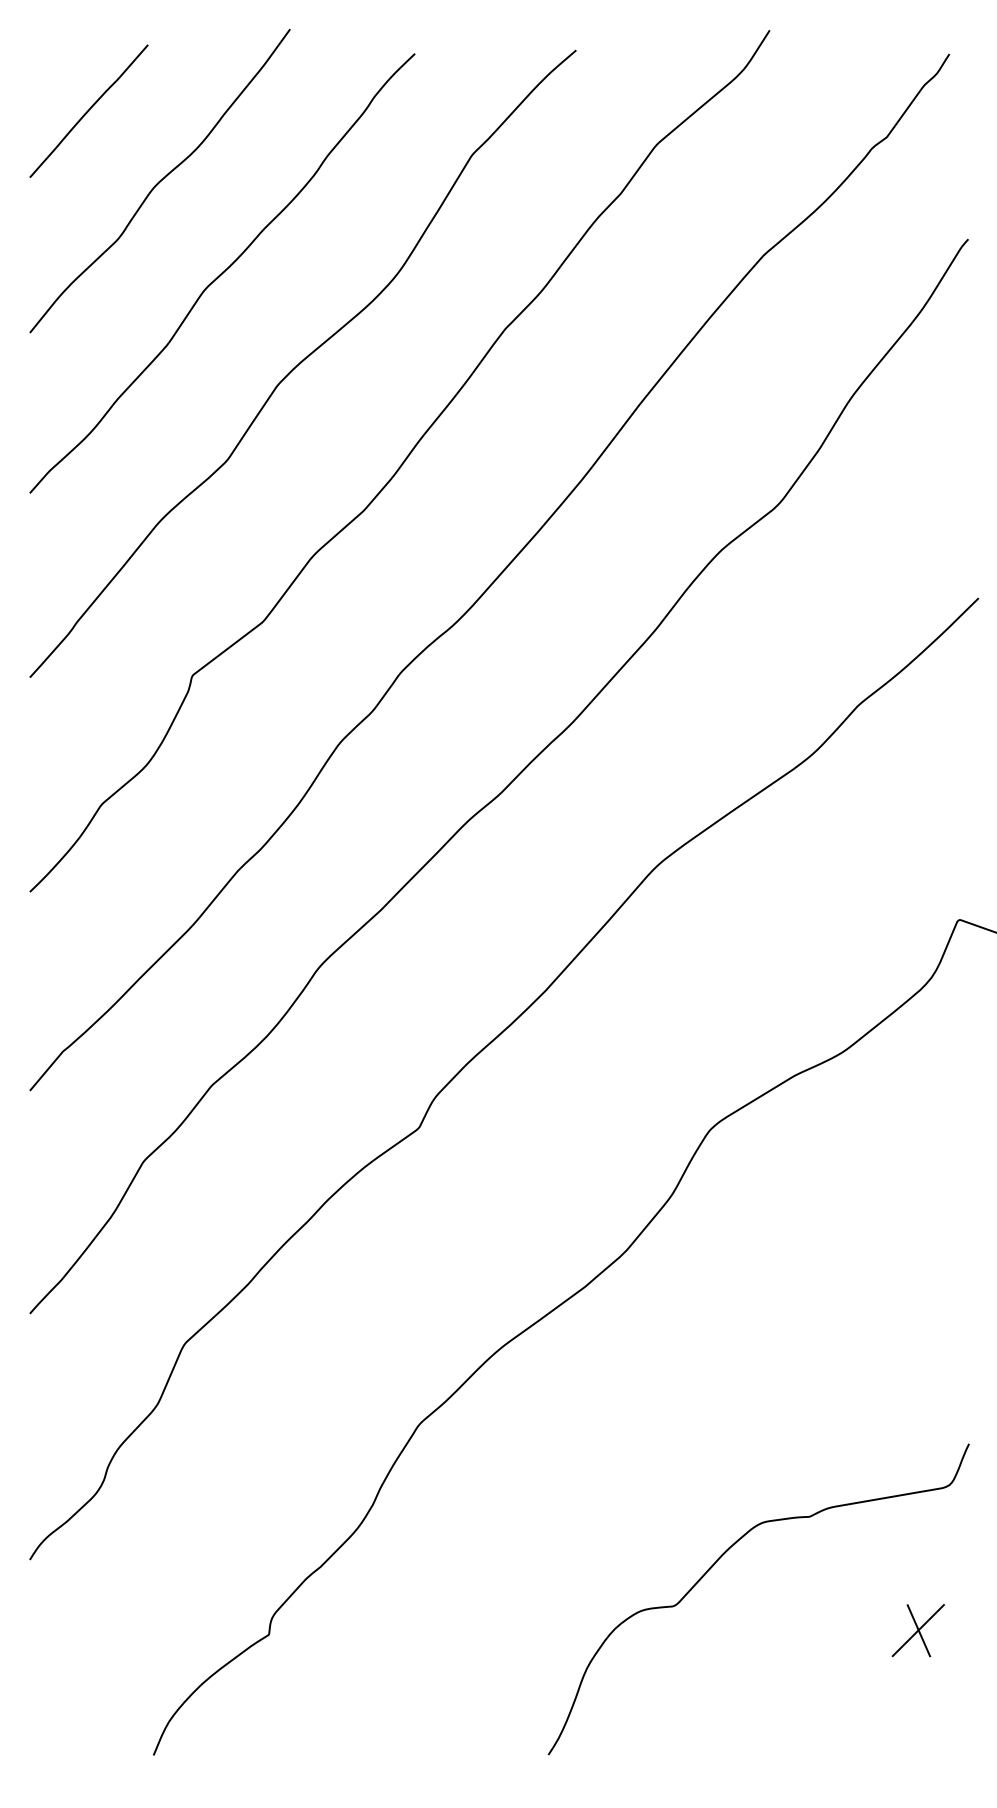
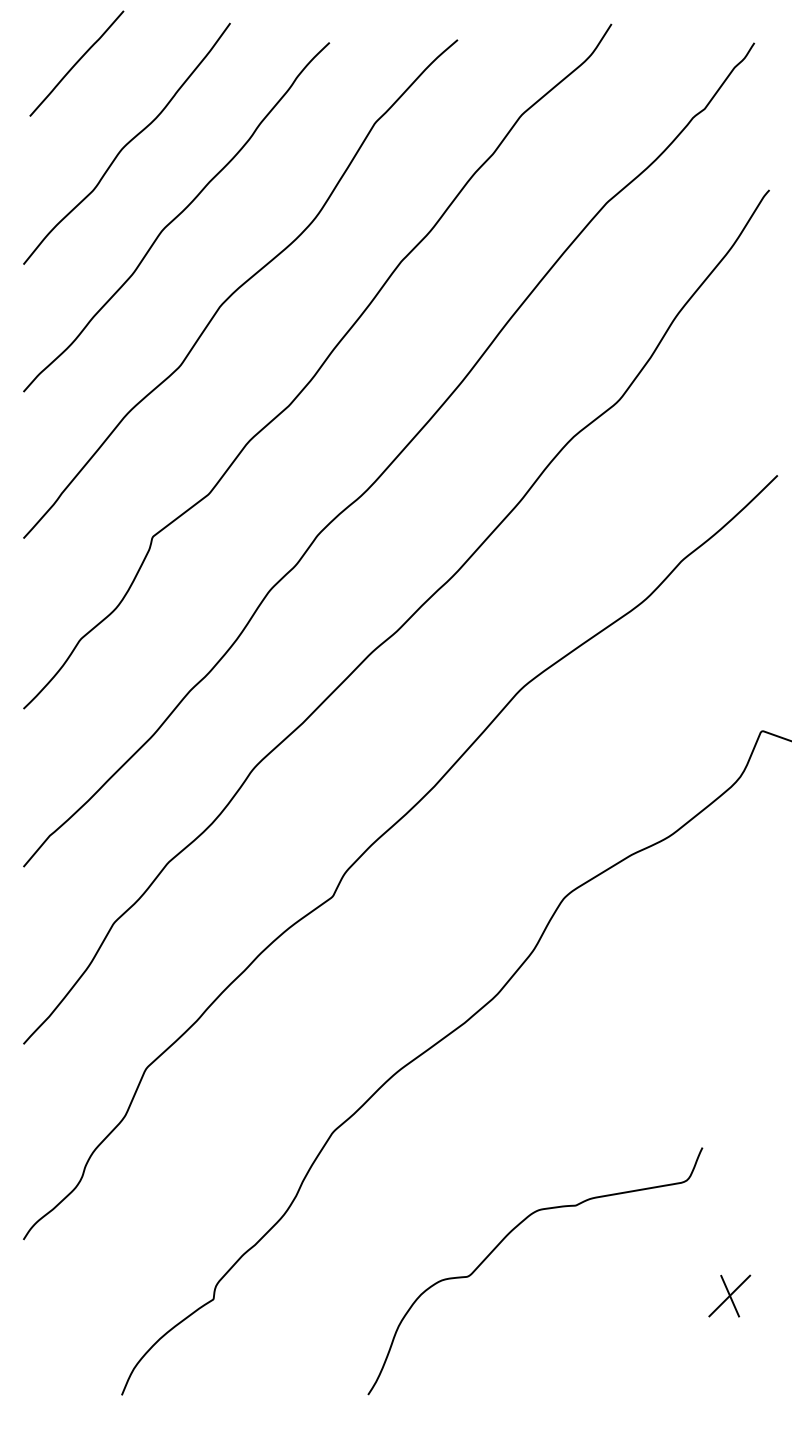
curve: (88, 110) -> (76, 63), moved
curve: (715, 1564) -> (500, 1243), moved

